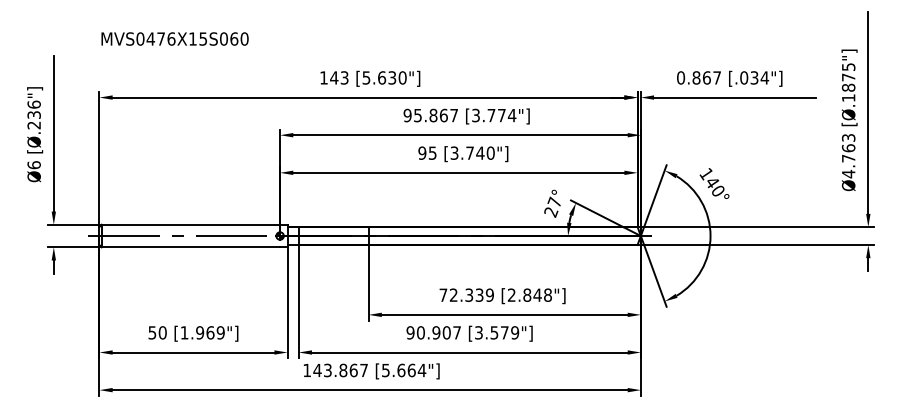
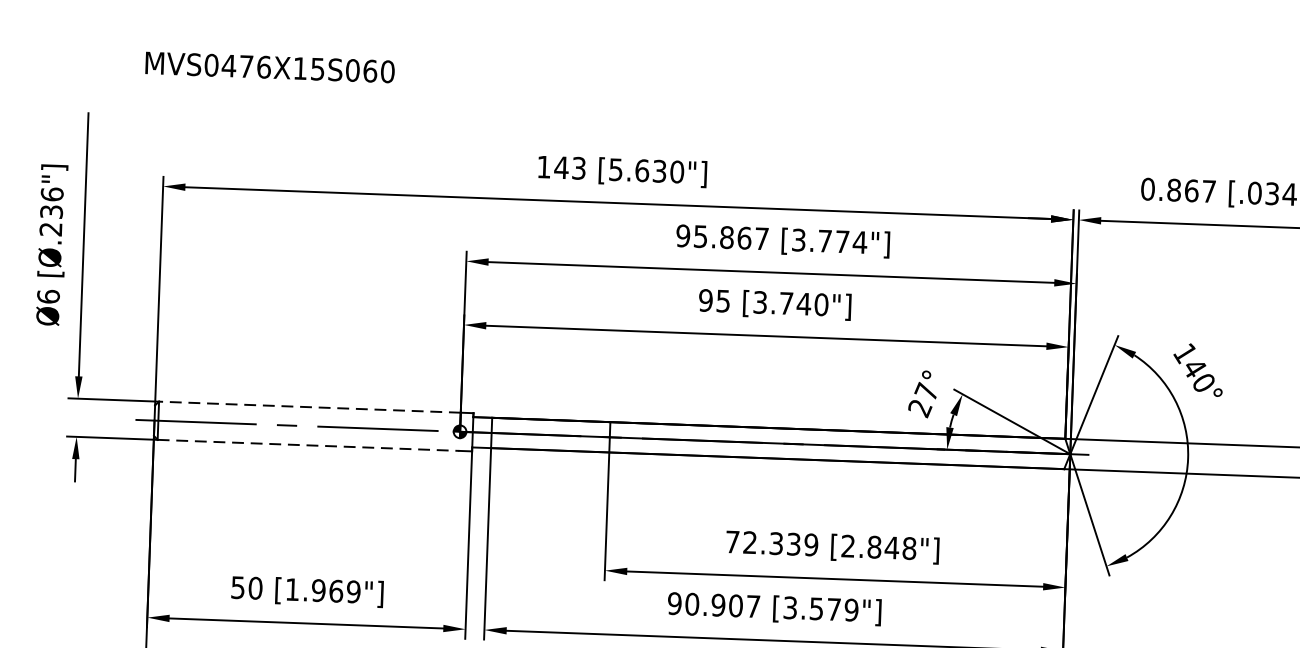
text: (174, 38) -> (269, 66), moved
line: (190, 224) -> (309, 406), solid -> dashed
line: (191, 247) -> (309, 445), solid -> dashed

